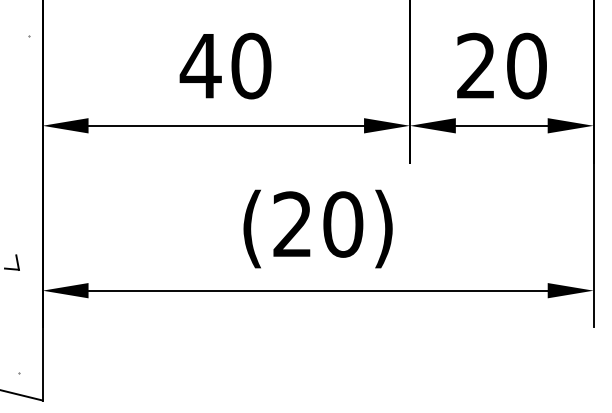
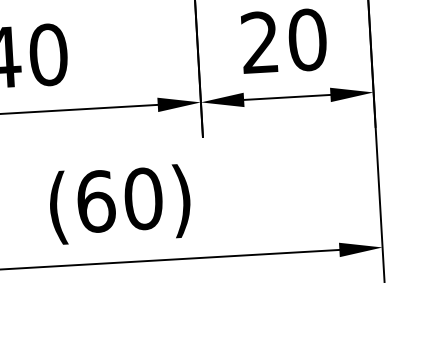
text: (293, 224) -> (96, 201), (20) -> (60)

